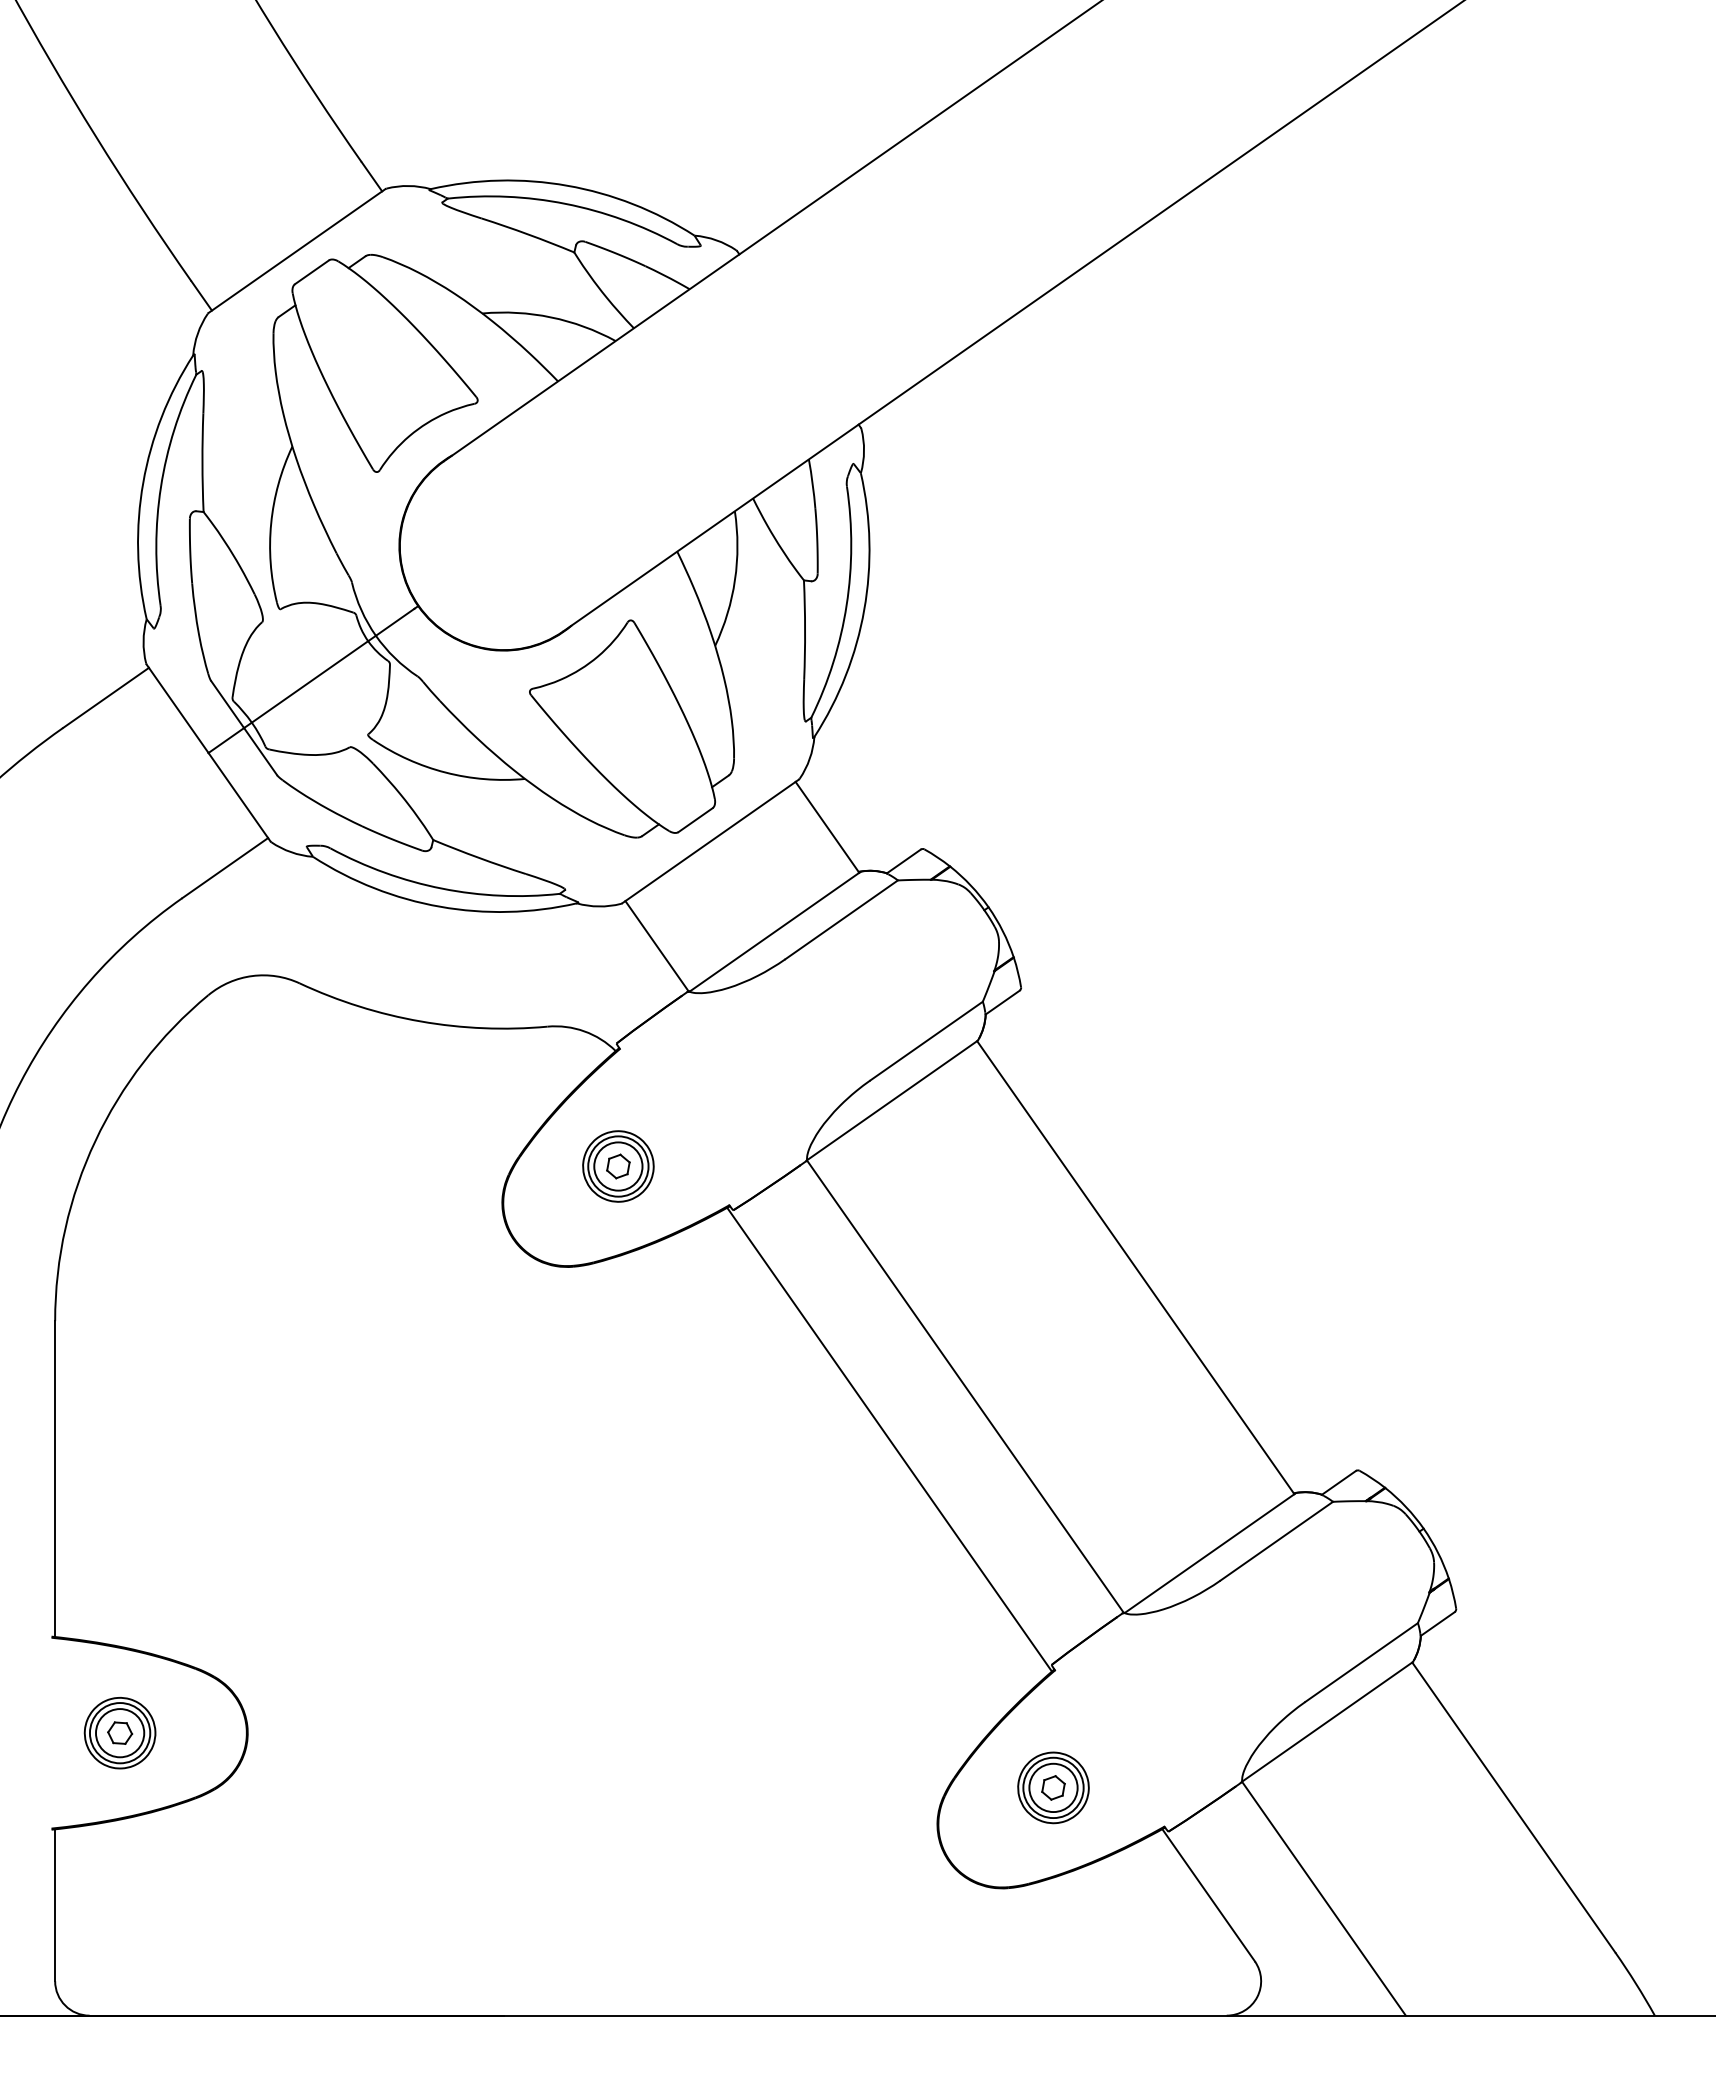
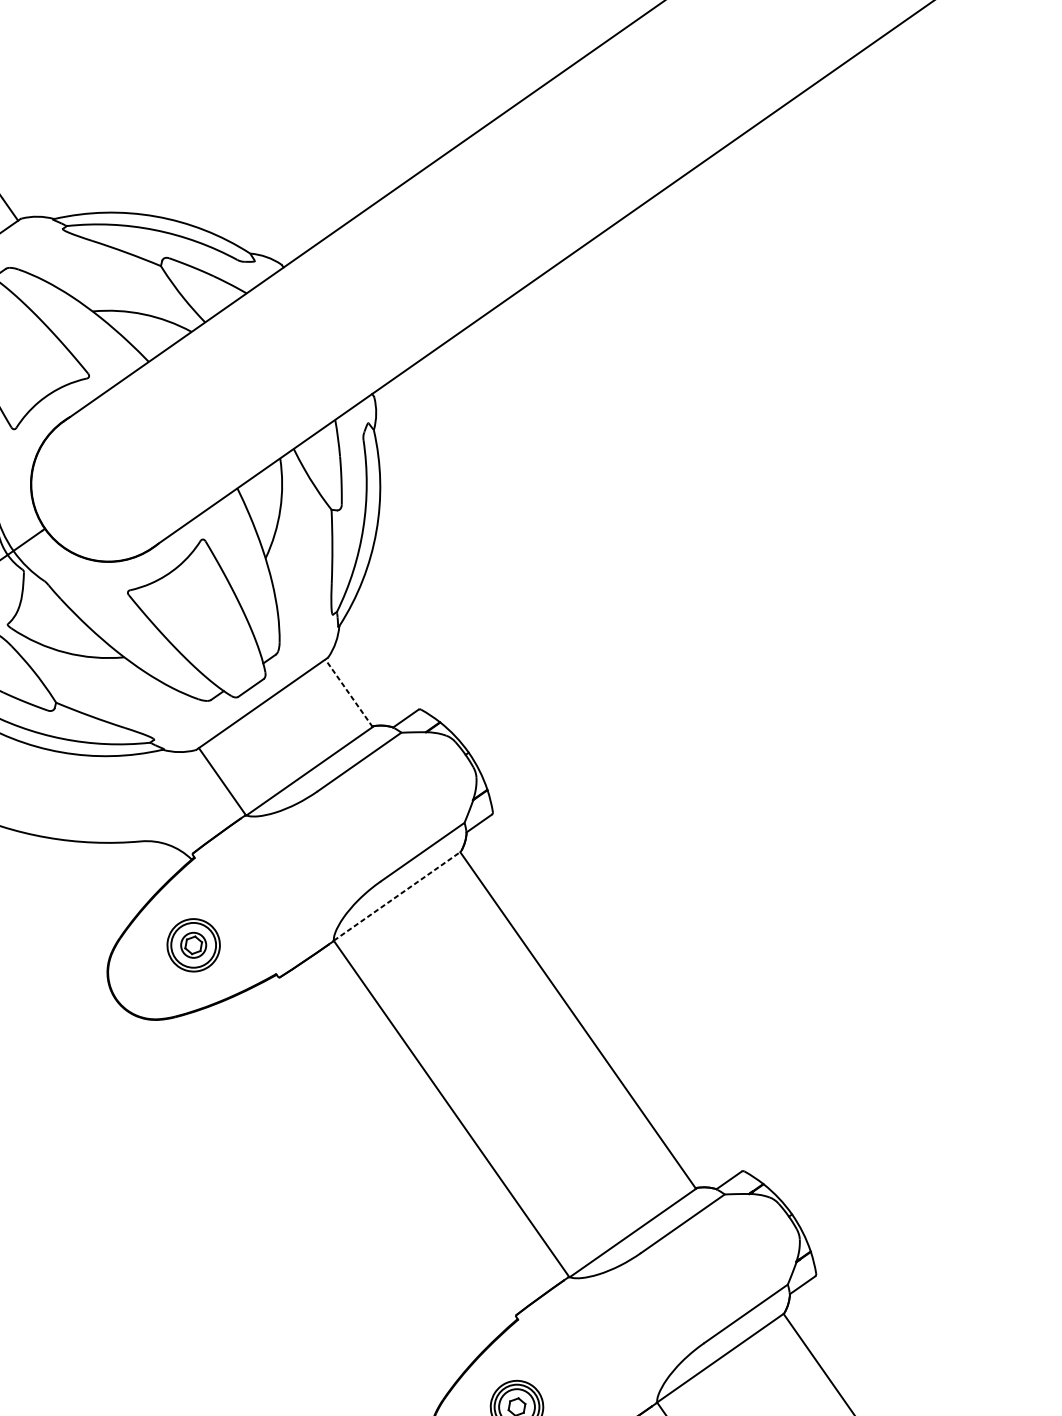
line: (827, 827) -> (349, 693), solid -> dashed
line: (892, 1100) -> (397, 896), solid -> dashed
circle: (618, 1166) -> (193, 945), size x0.7
line: (889, 1439) -> (395, 1148), removed

